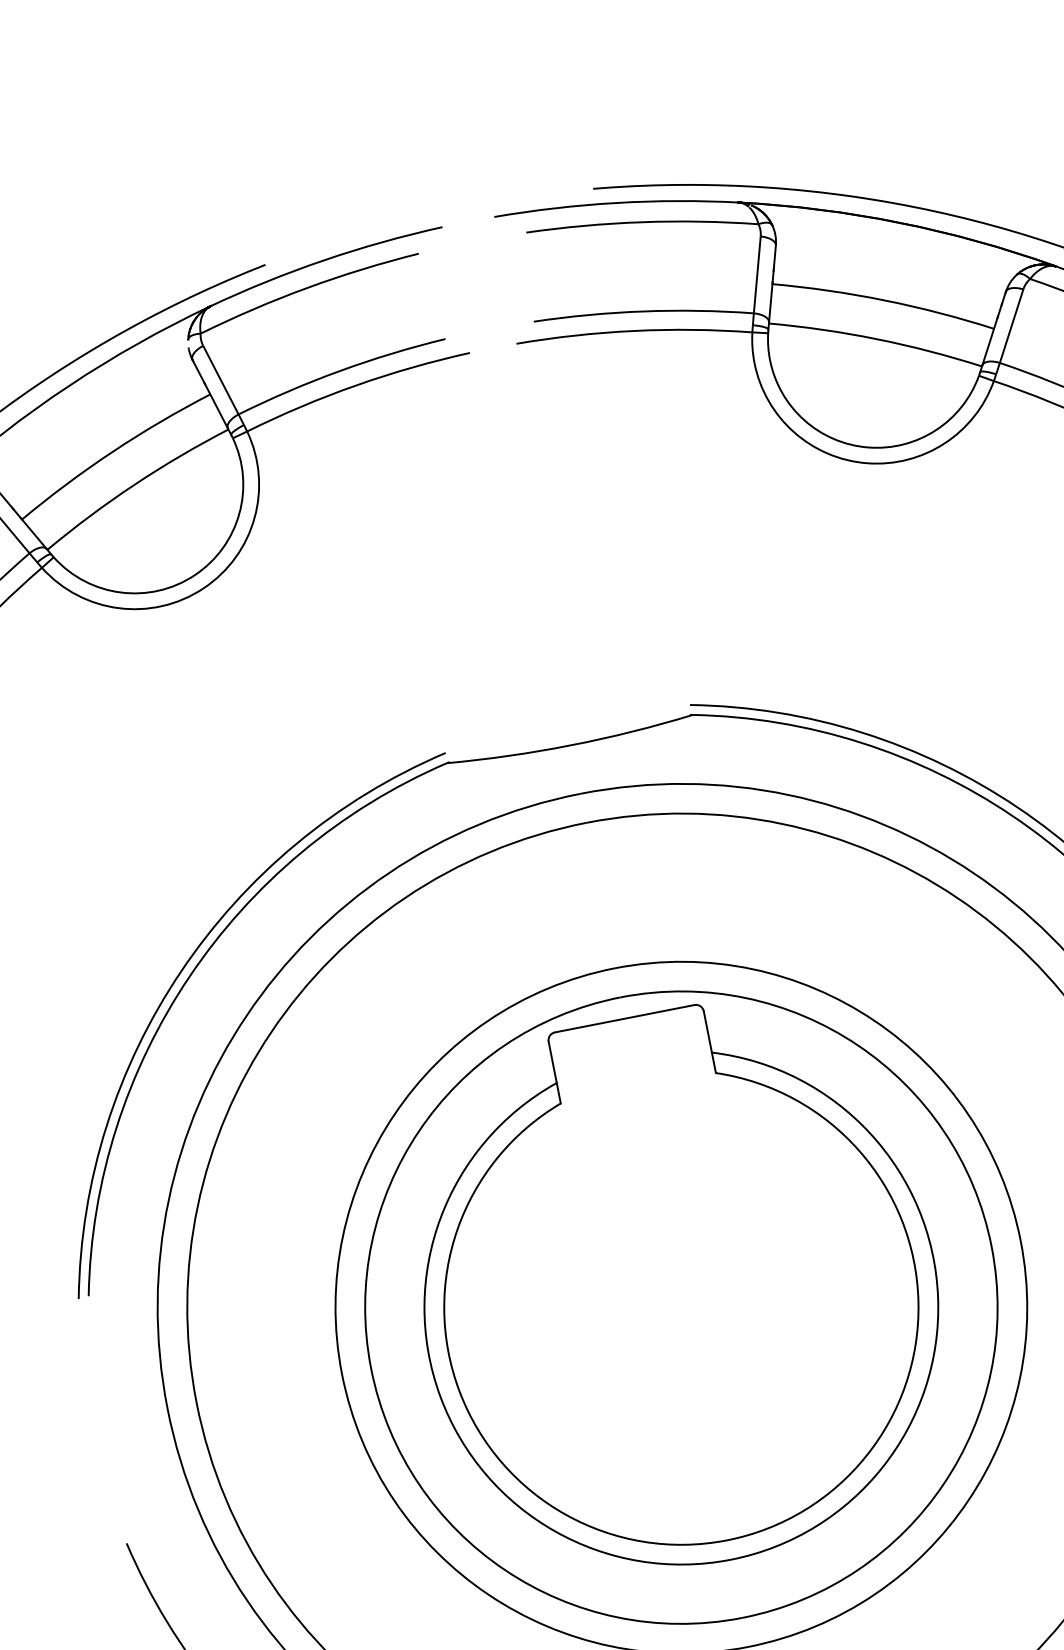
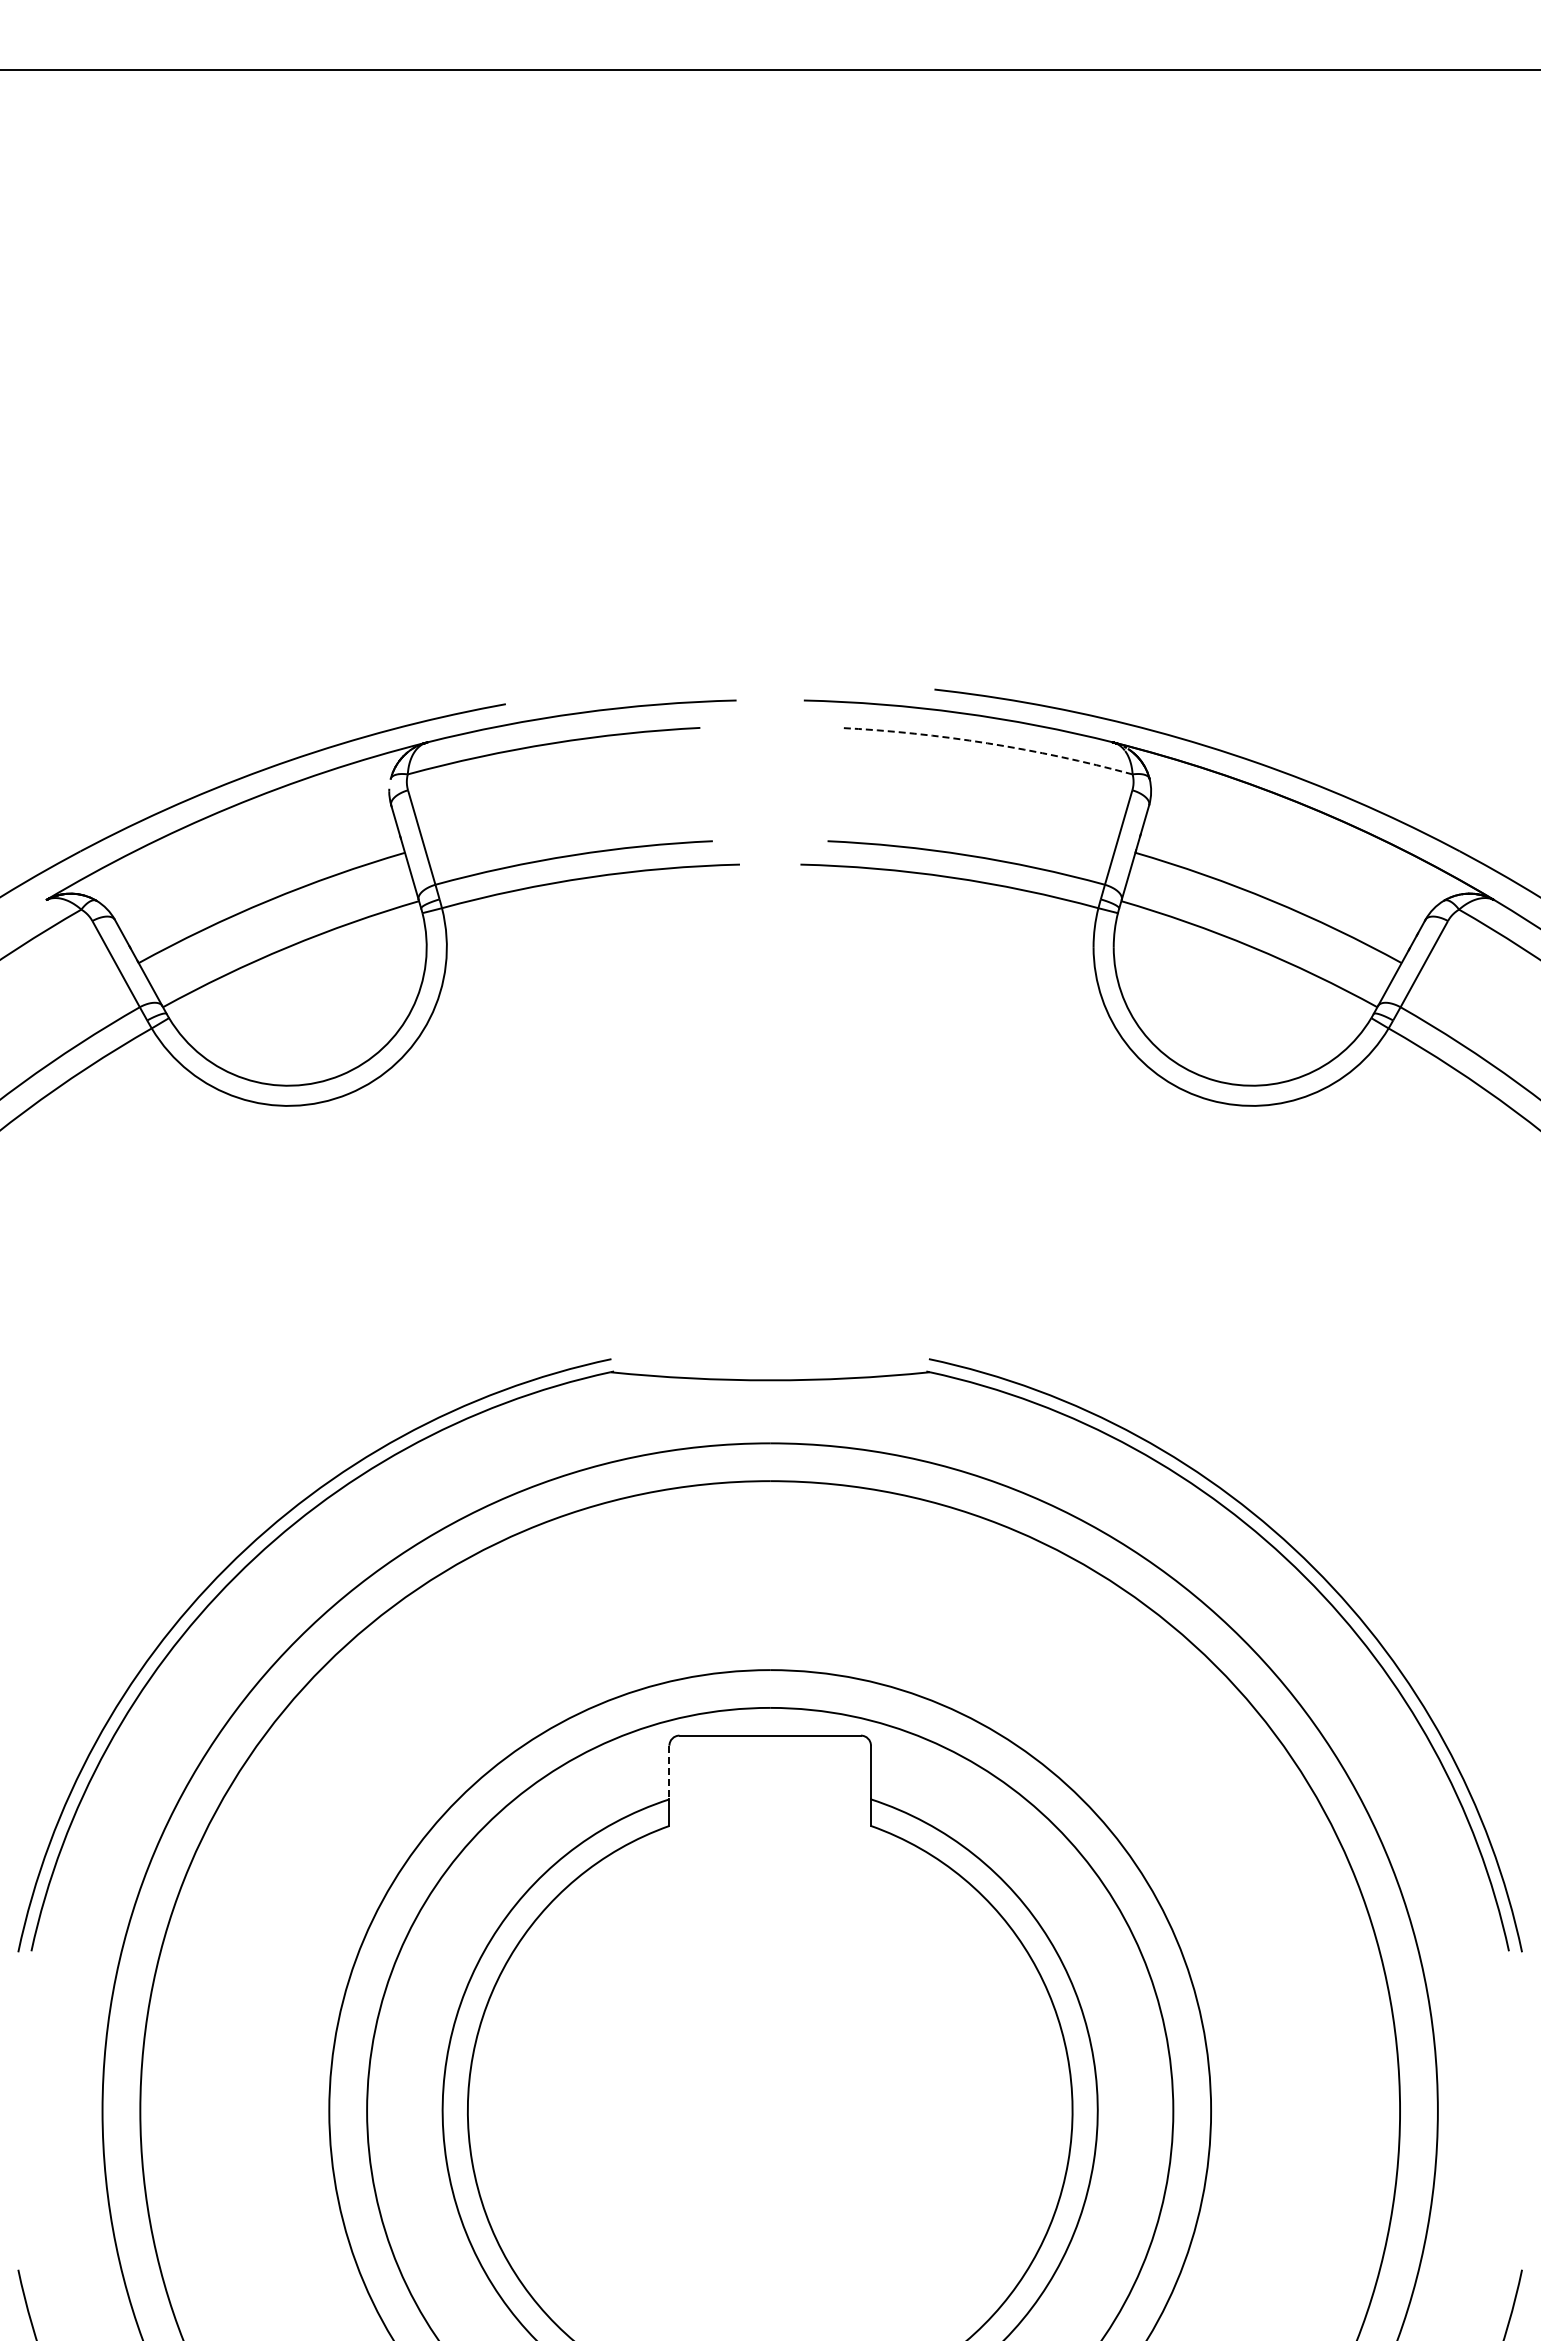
arc: (642, 222) -> (987, 743), solid -> dashed
line: (552, 1062) -> (669, 1772), solid -> dashed

